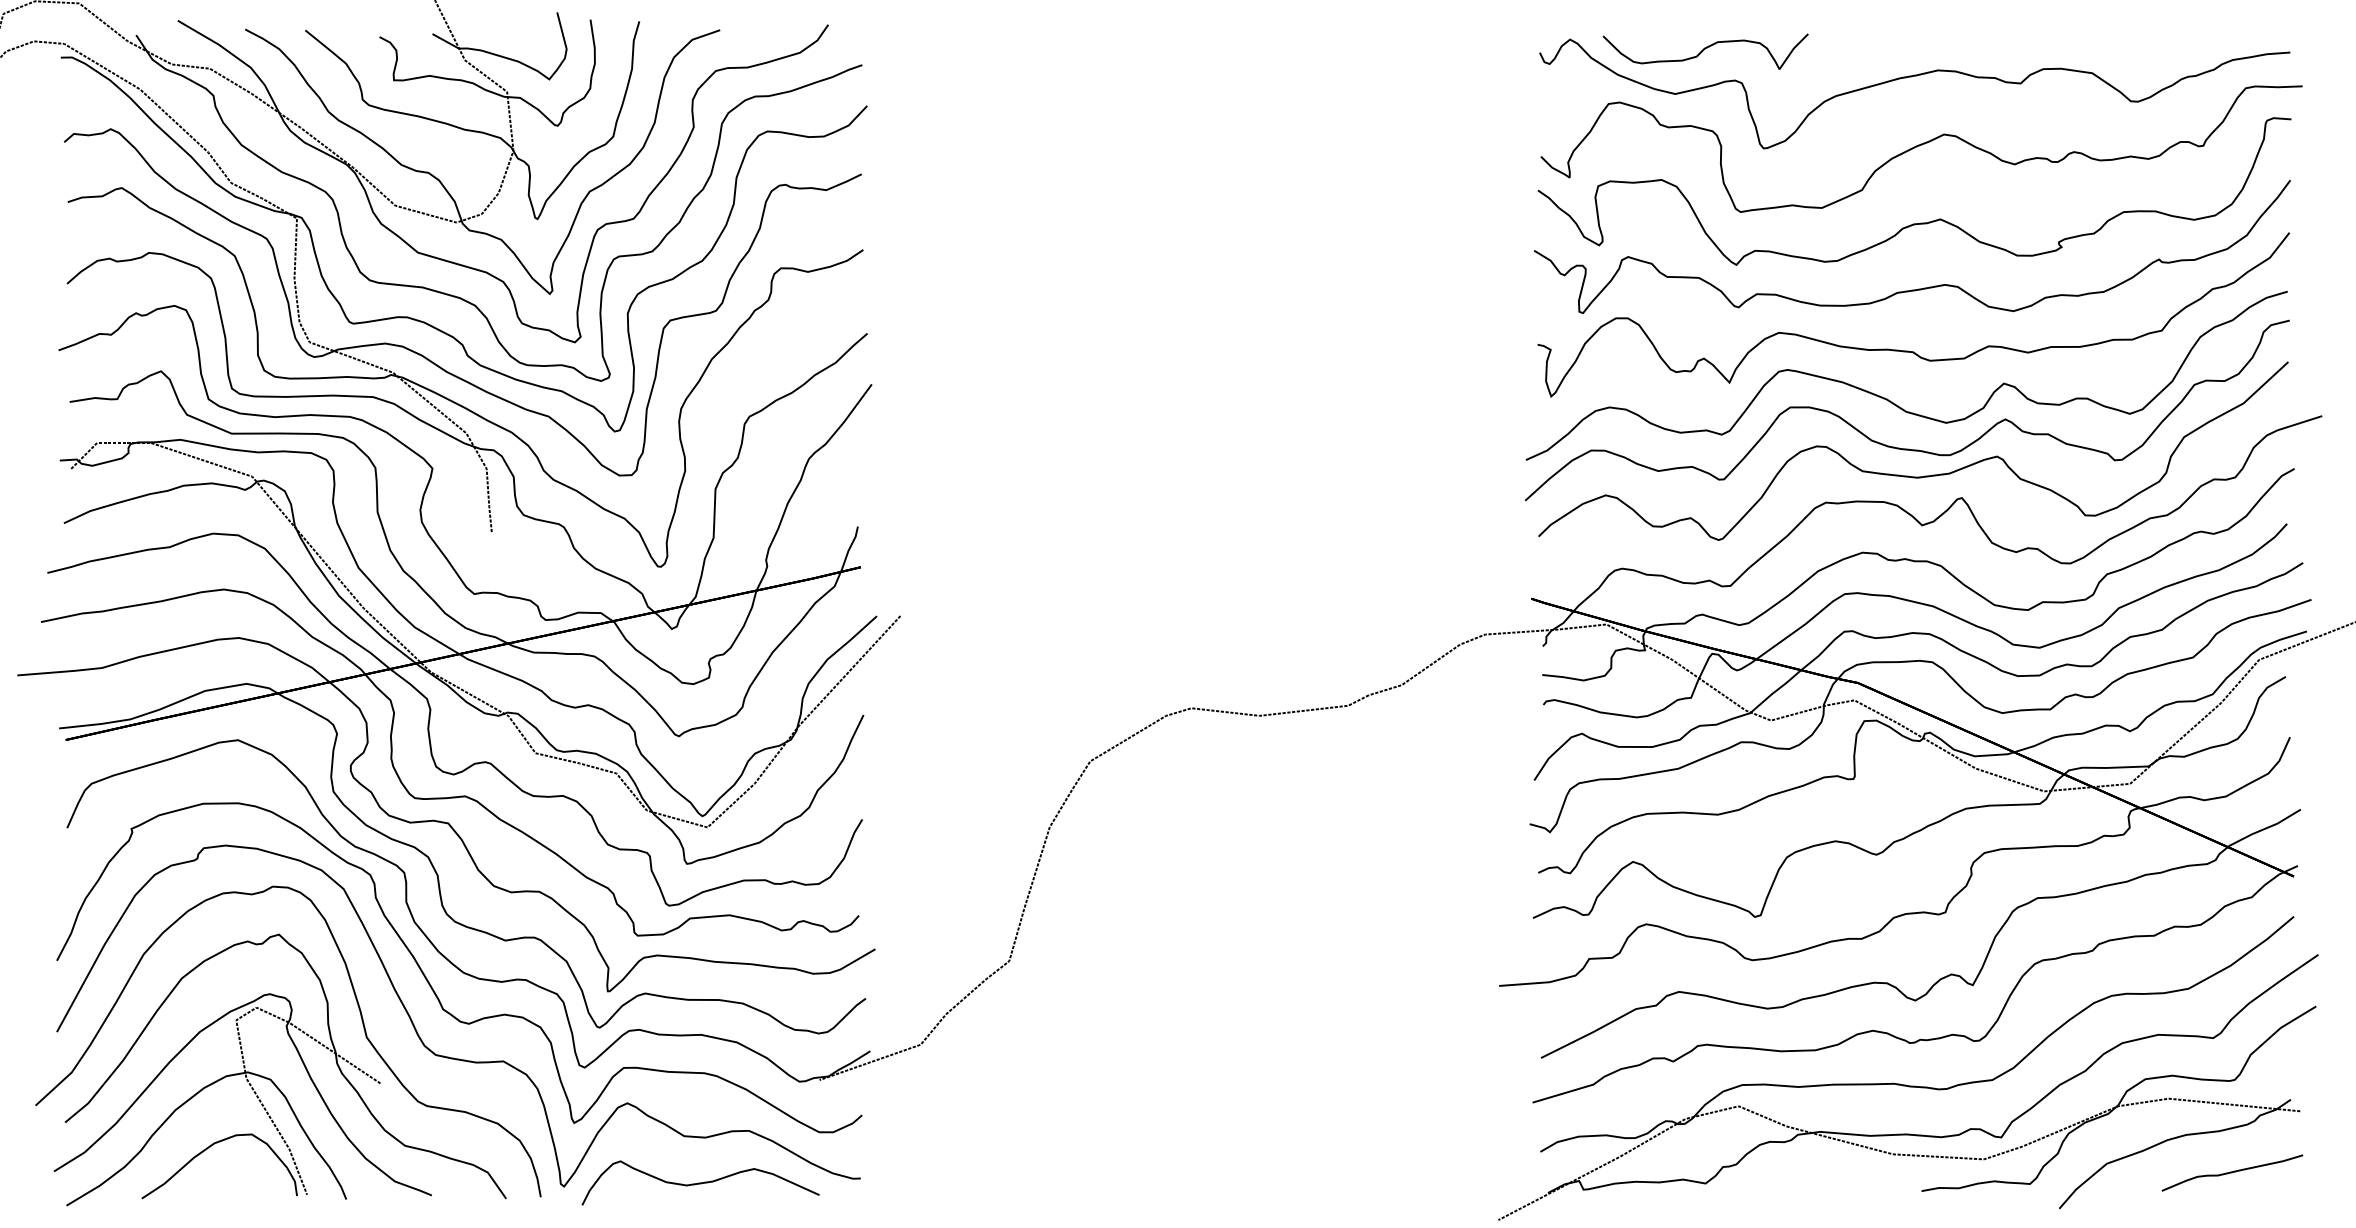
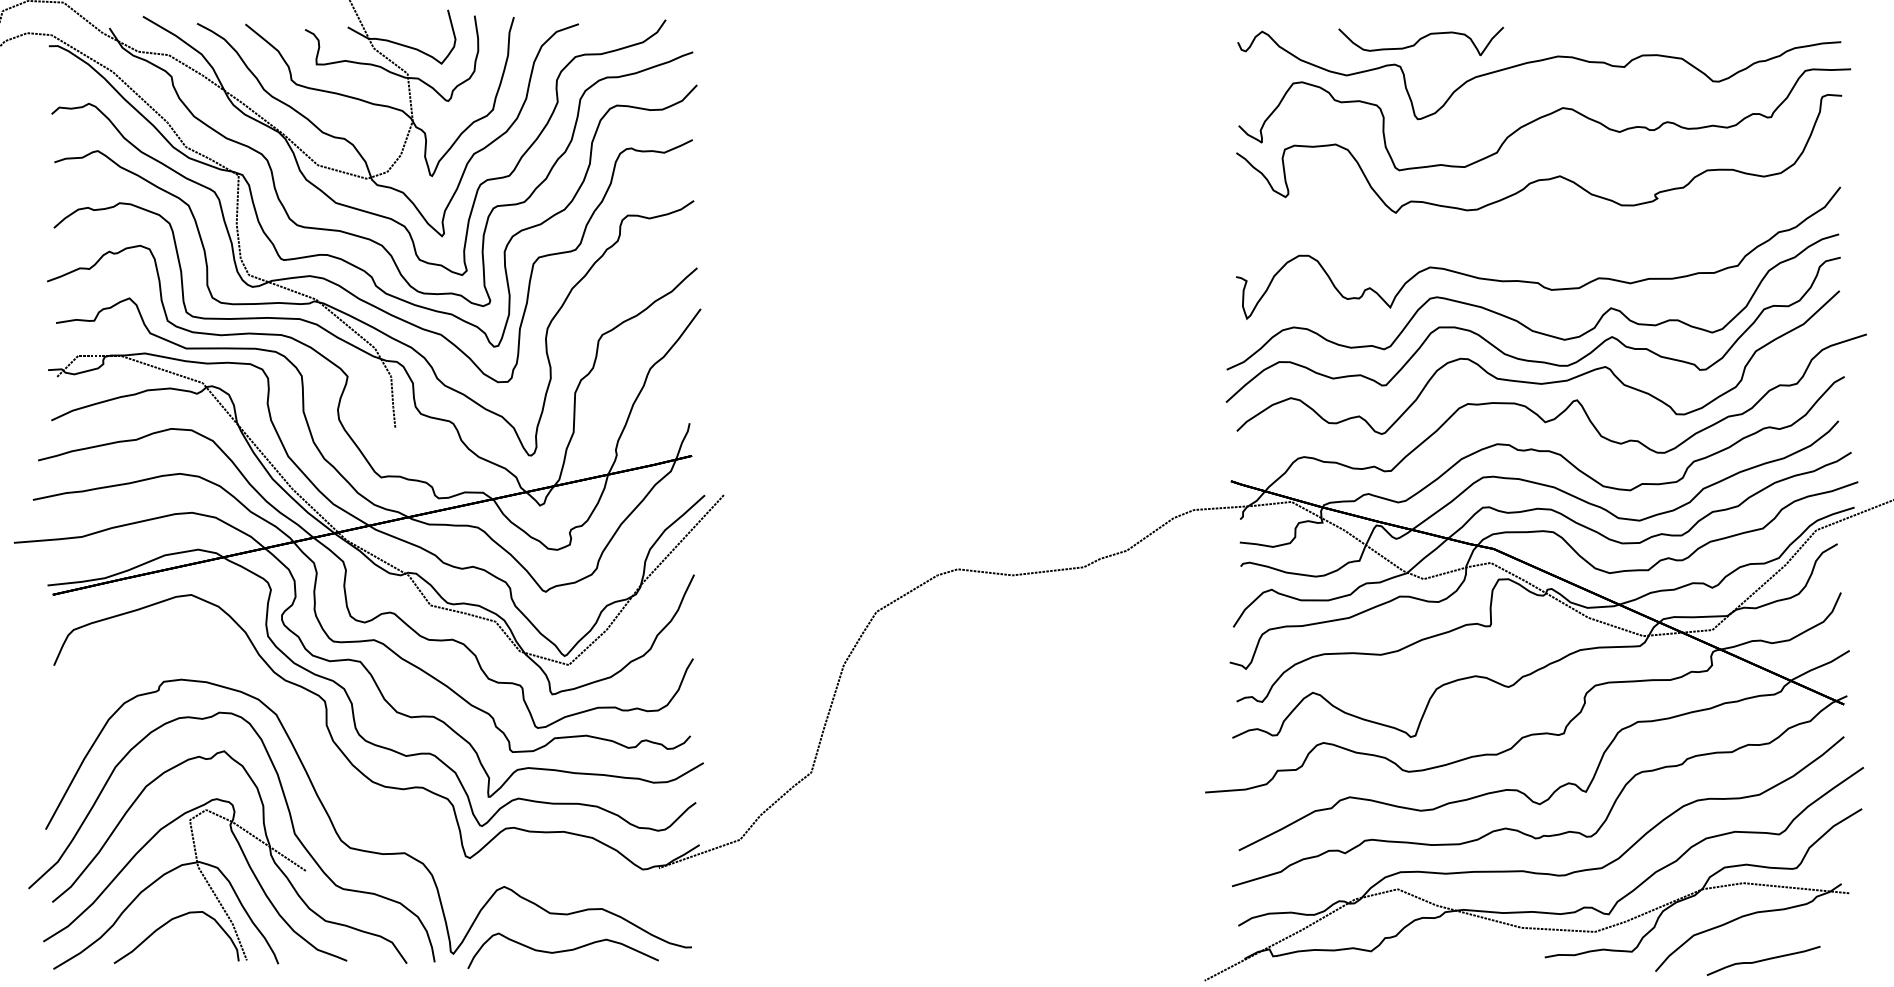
part: (1704, 51) -> (1420, 41), moved
curve: (1918, 288) -> (1542, 231), removed
curve: (432, 985) -> (347, 792), removed
part: (2232, 1172) -> (1763, 960), moved

